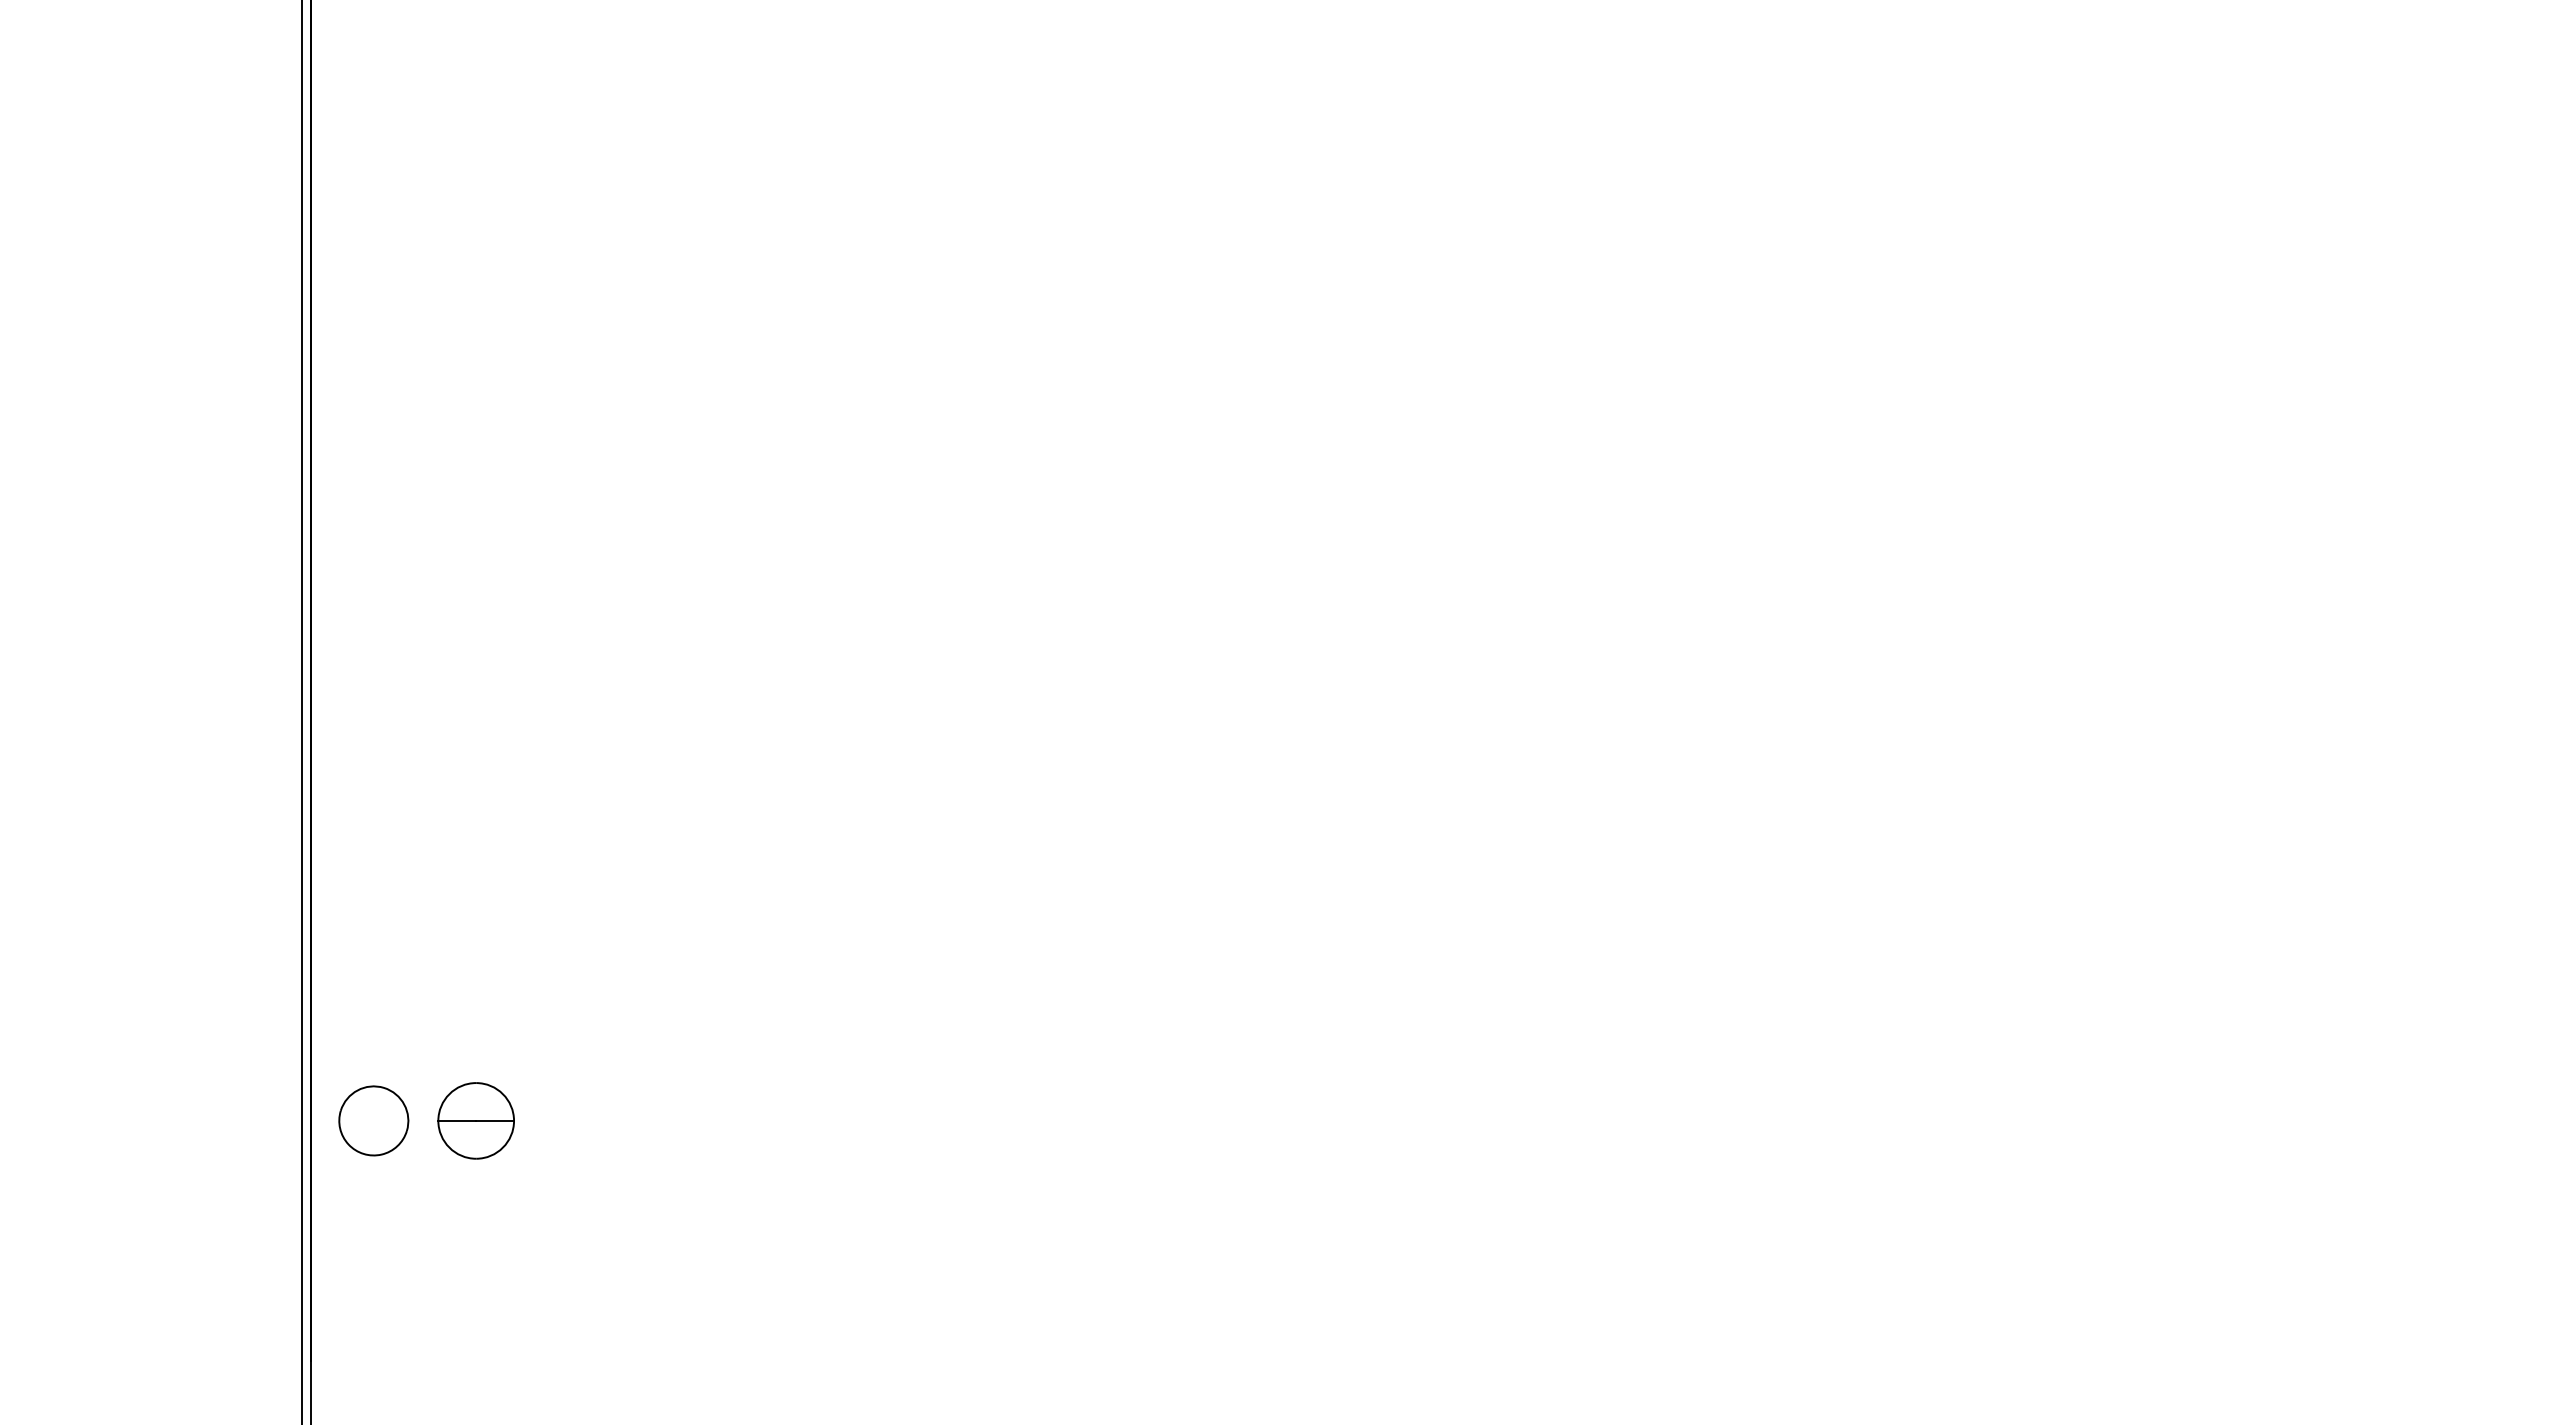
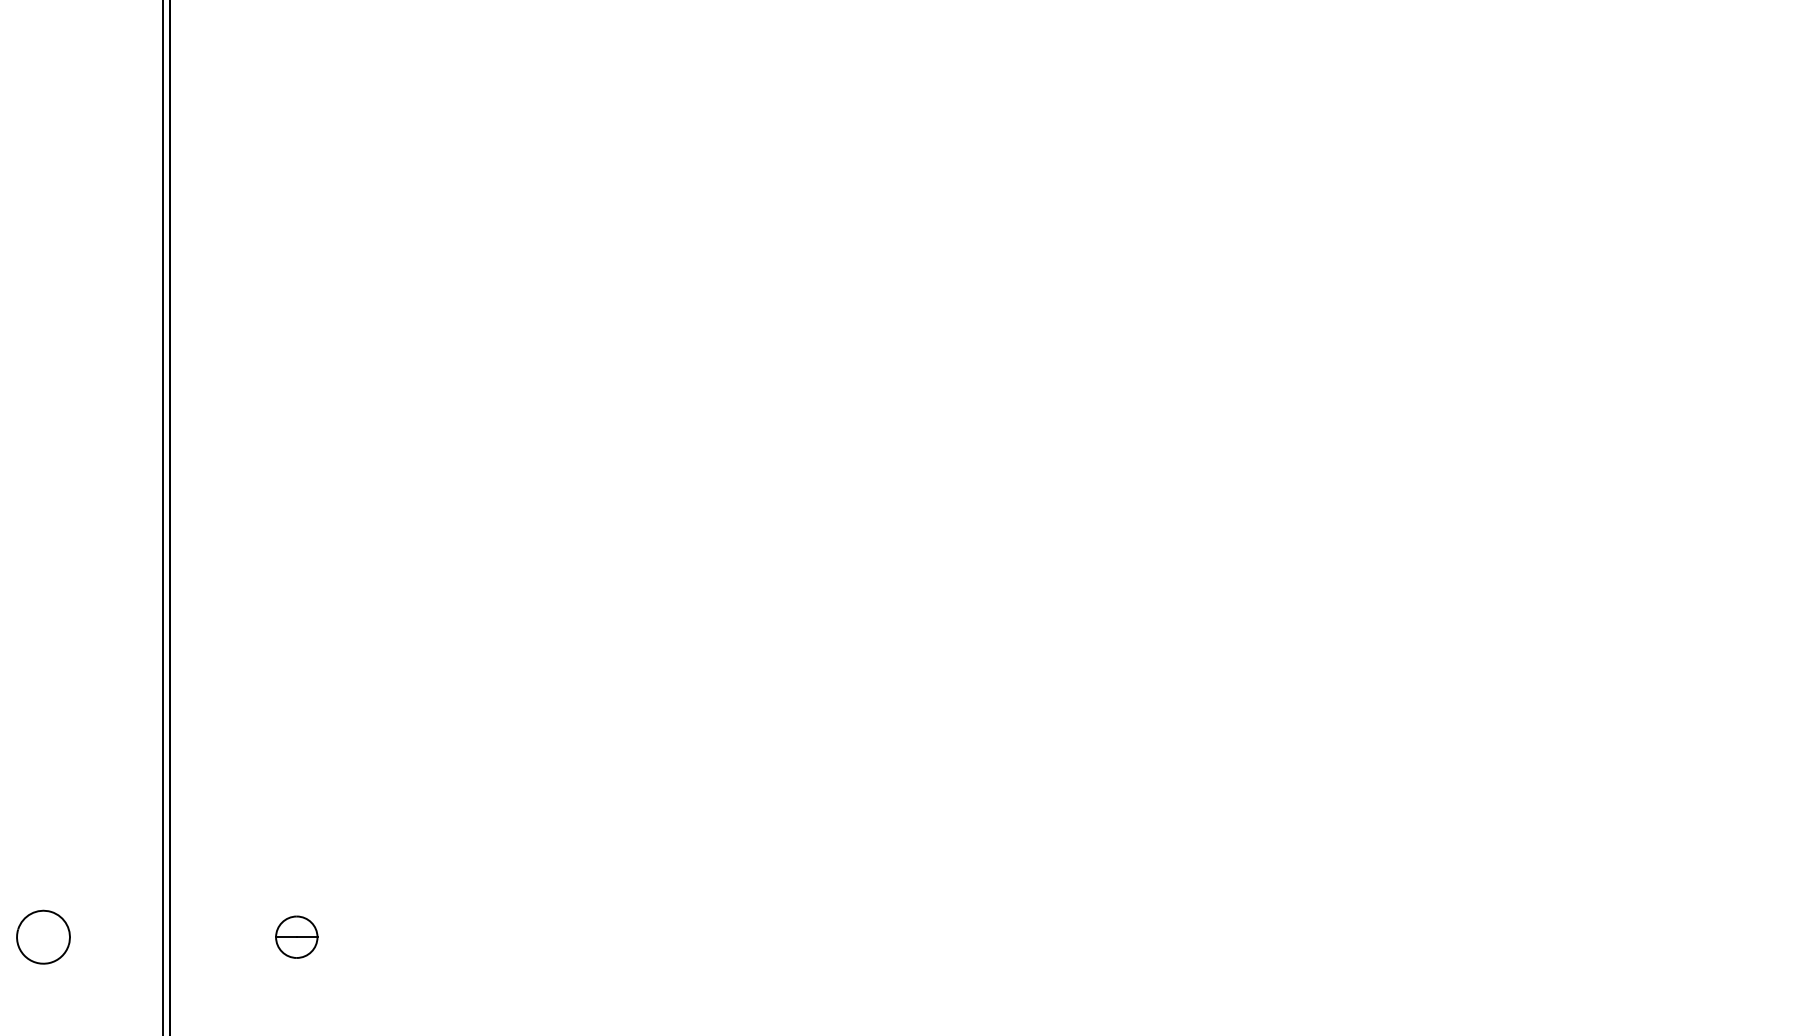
part: (373, 1120) -> (43, 936), moved
part: (476, 1120) -> (296, 936), size x0.71

